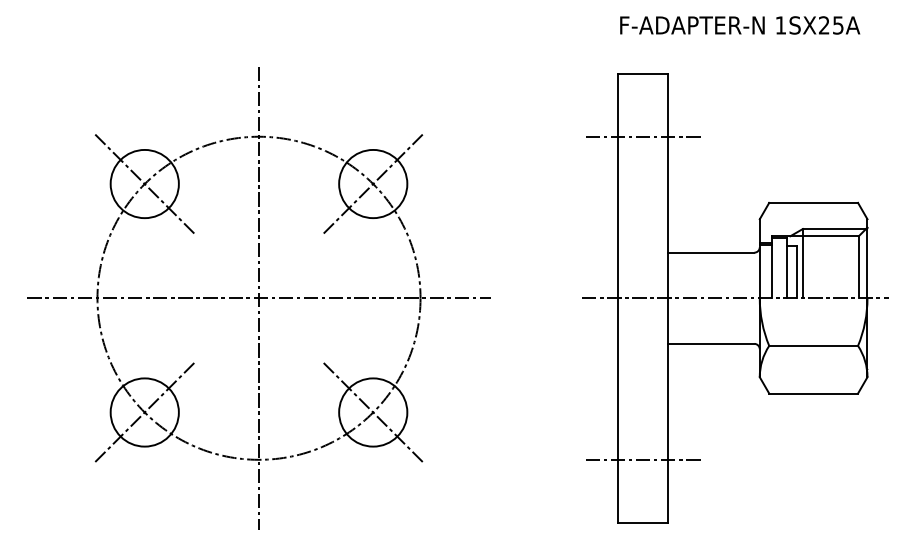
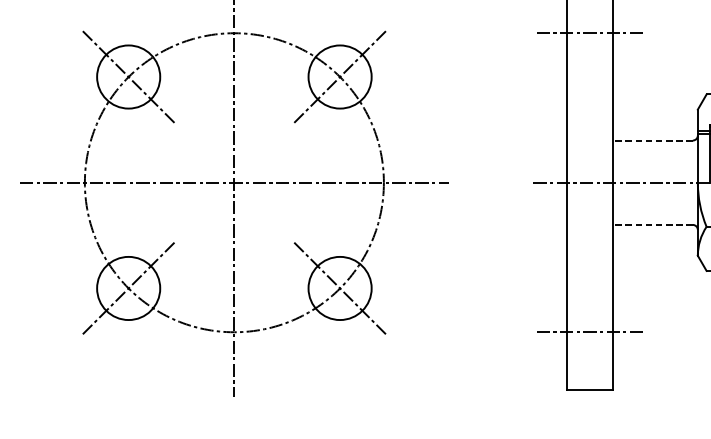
line: (710, 252) -> (652, 140), solid -> dashed
line: (710, 343) -> (652, 224), solid -> dashed

